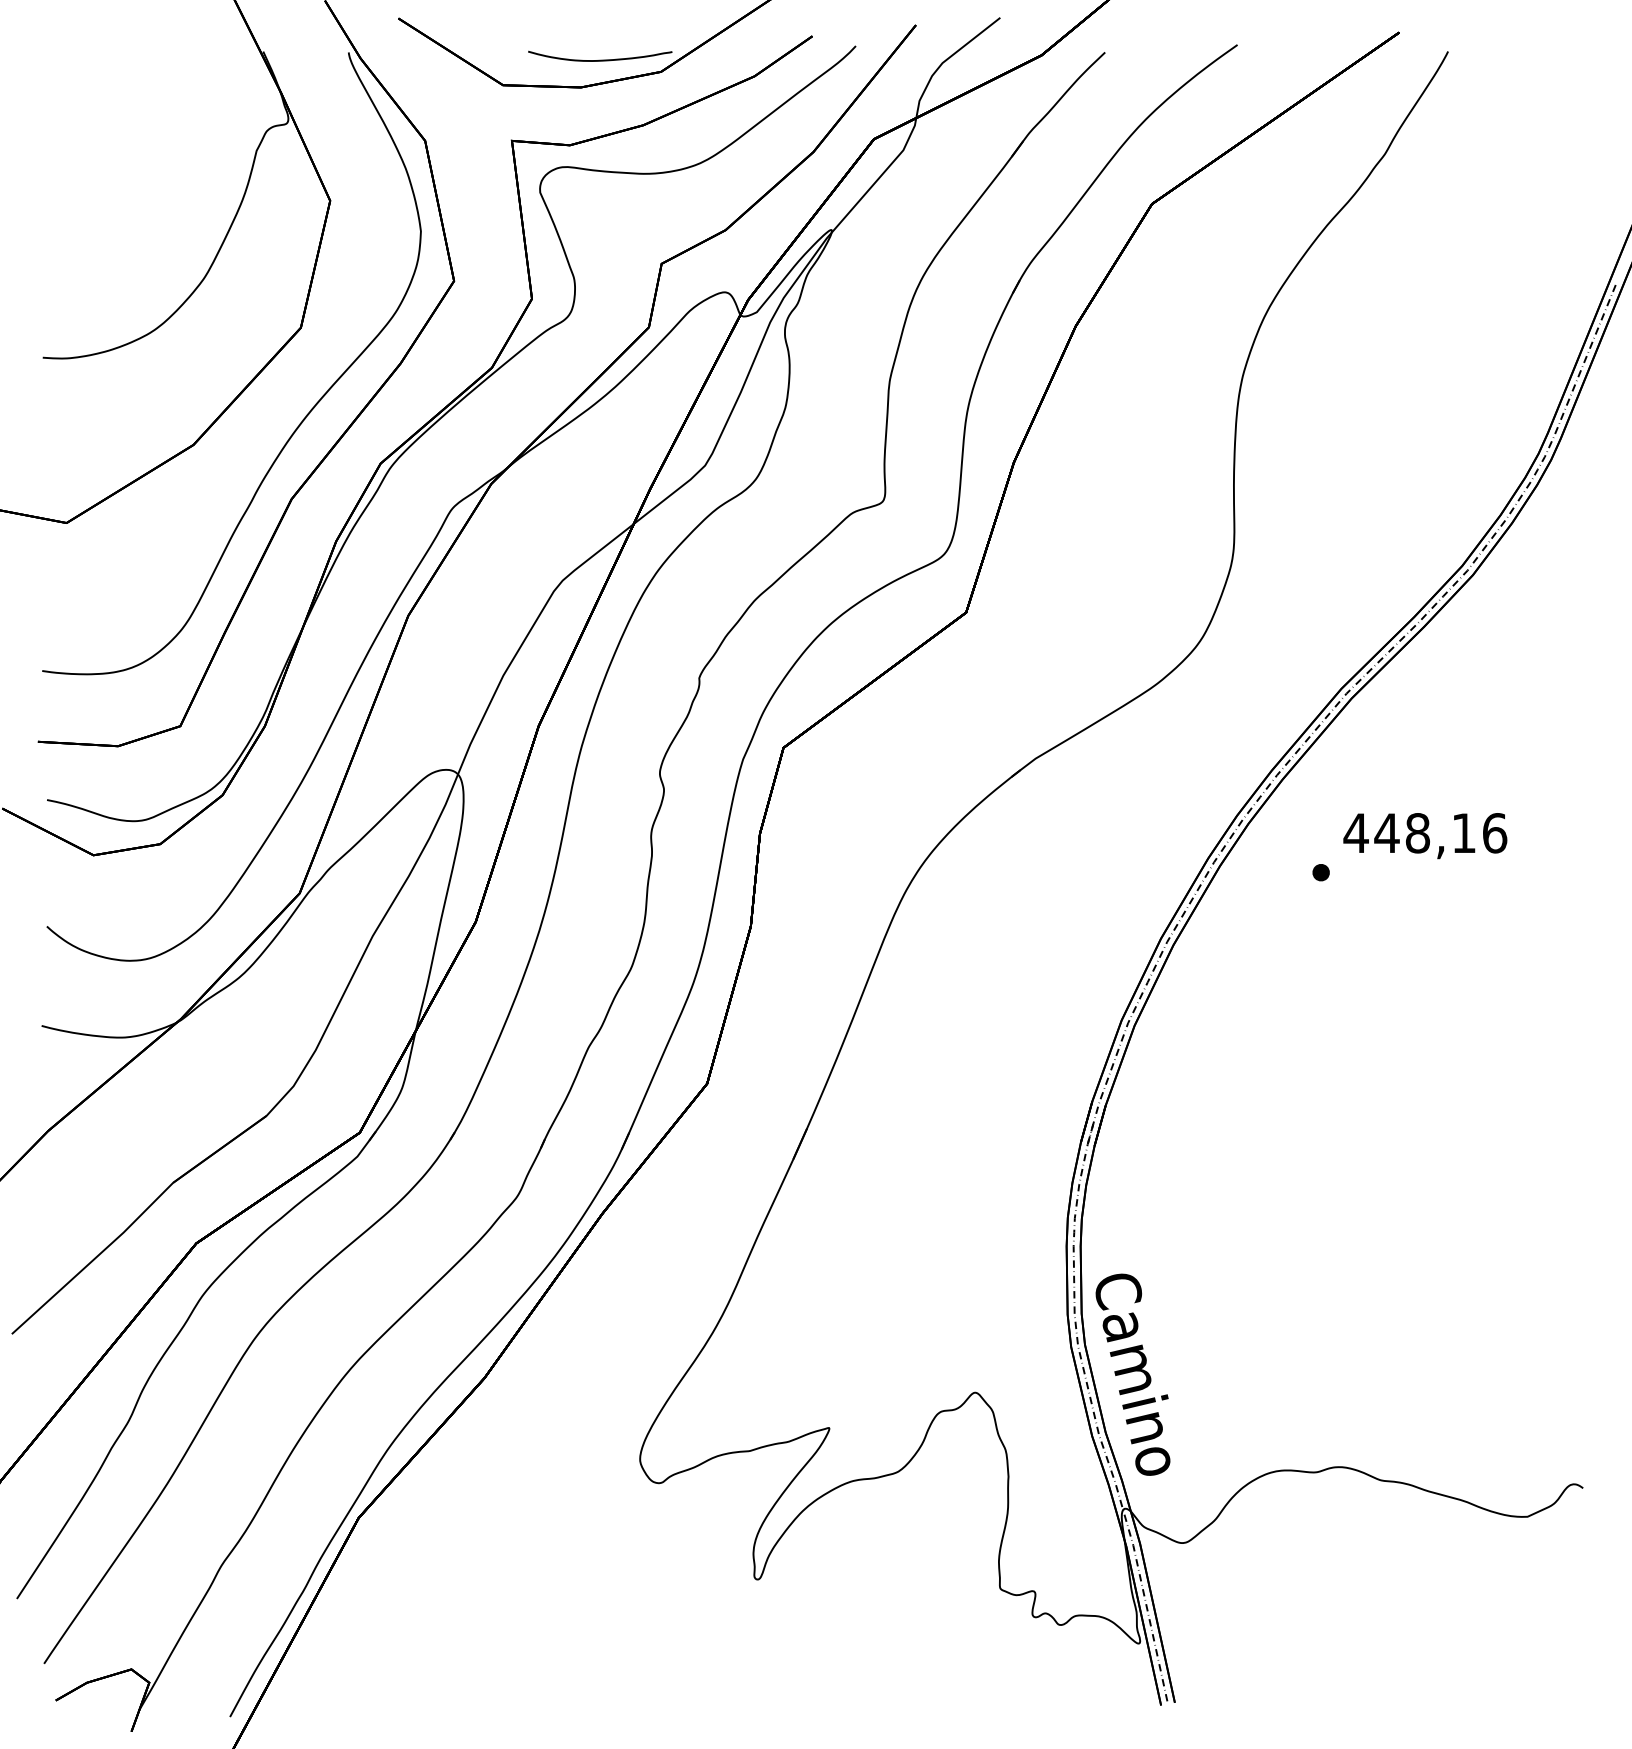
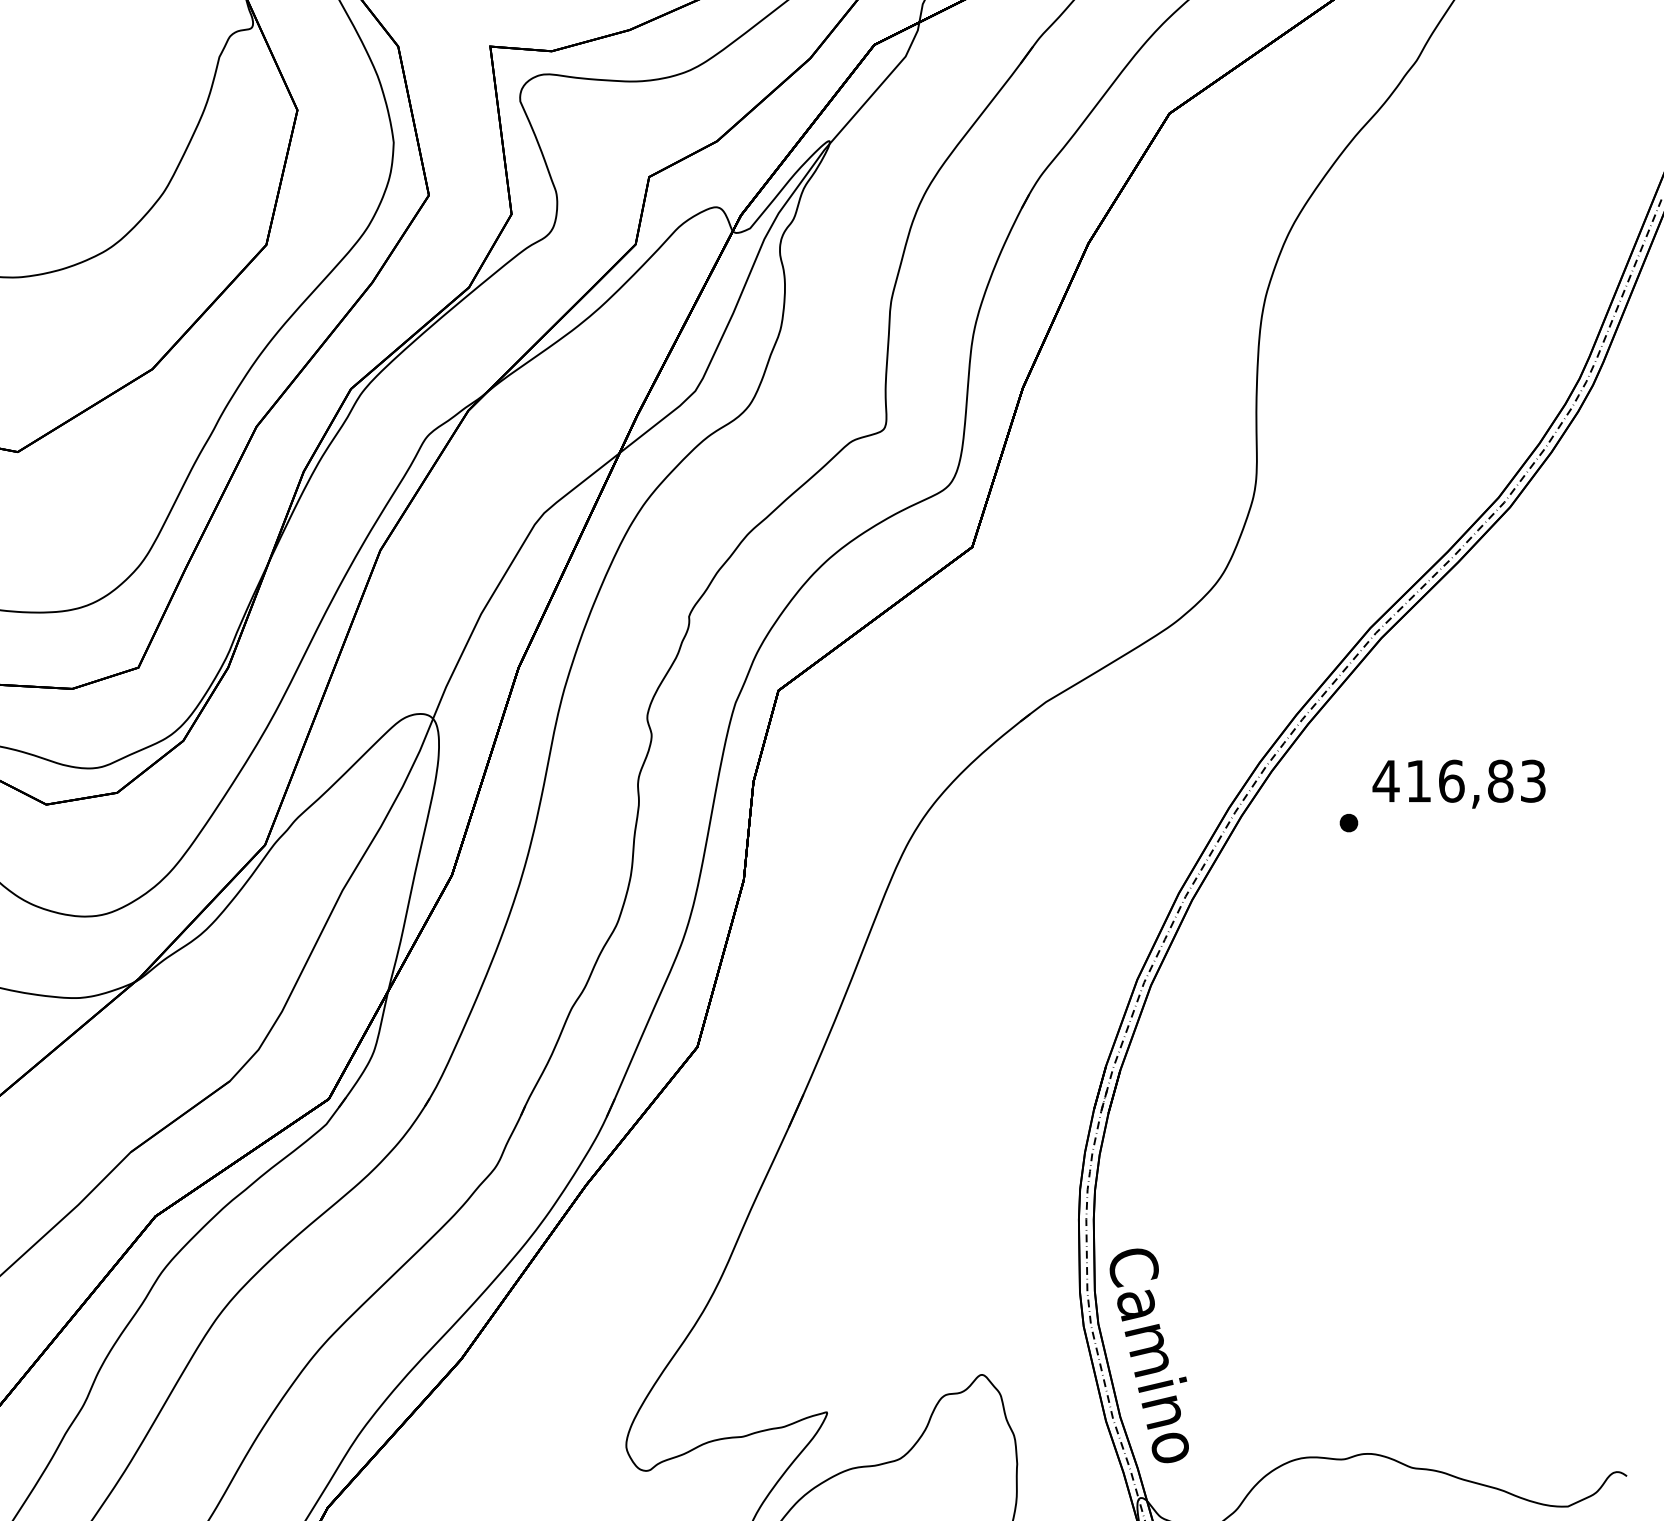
text: (1440, 833) -> (1475, 781), 448,16 -> 416,83

